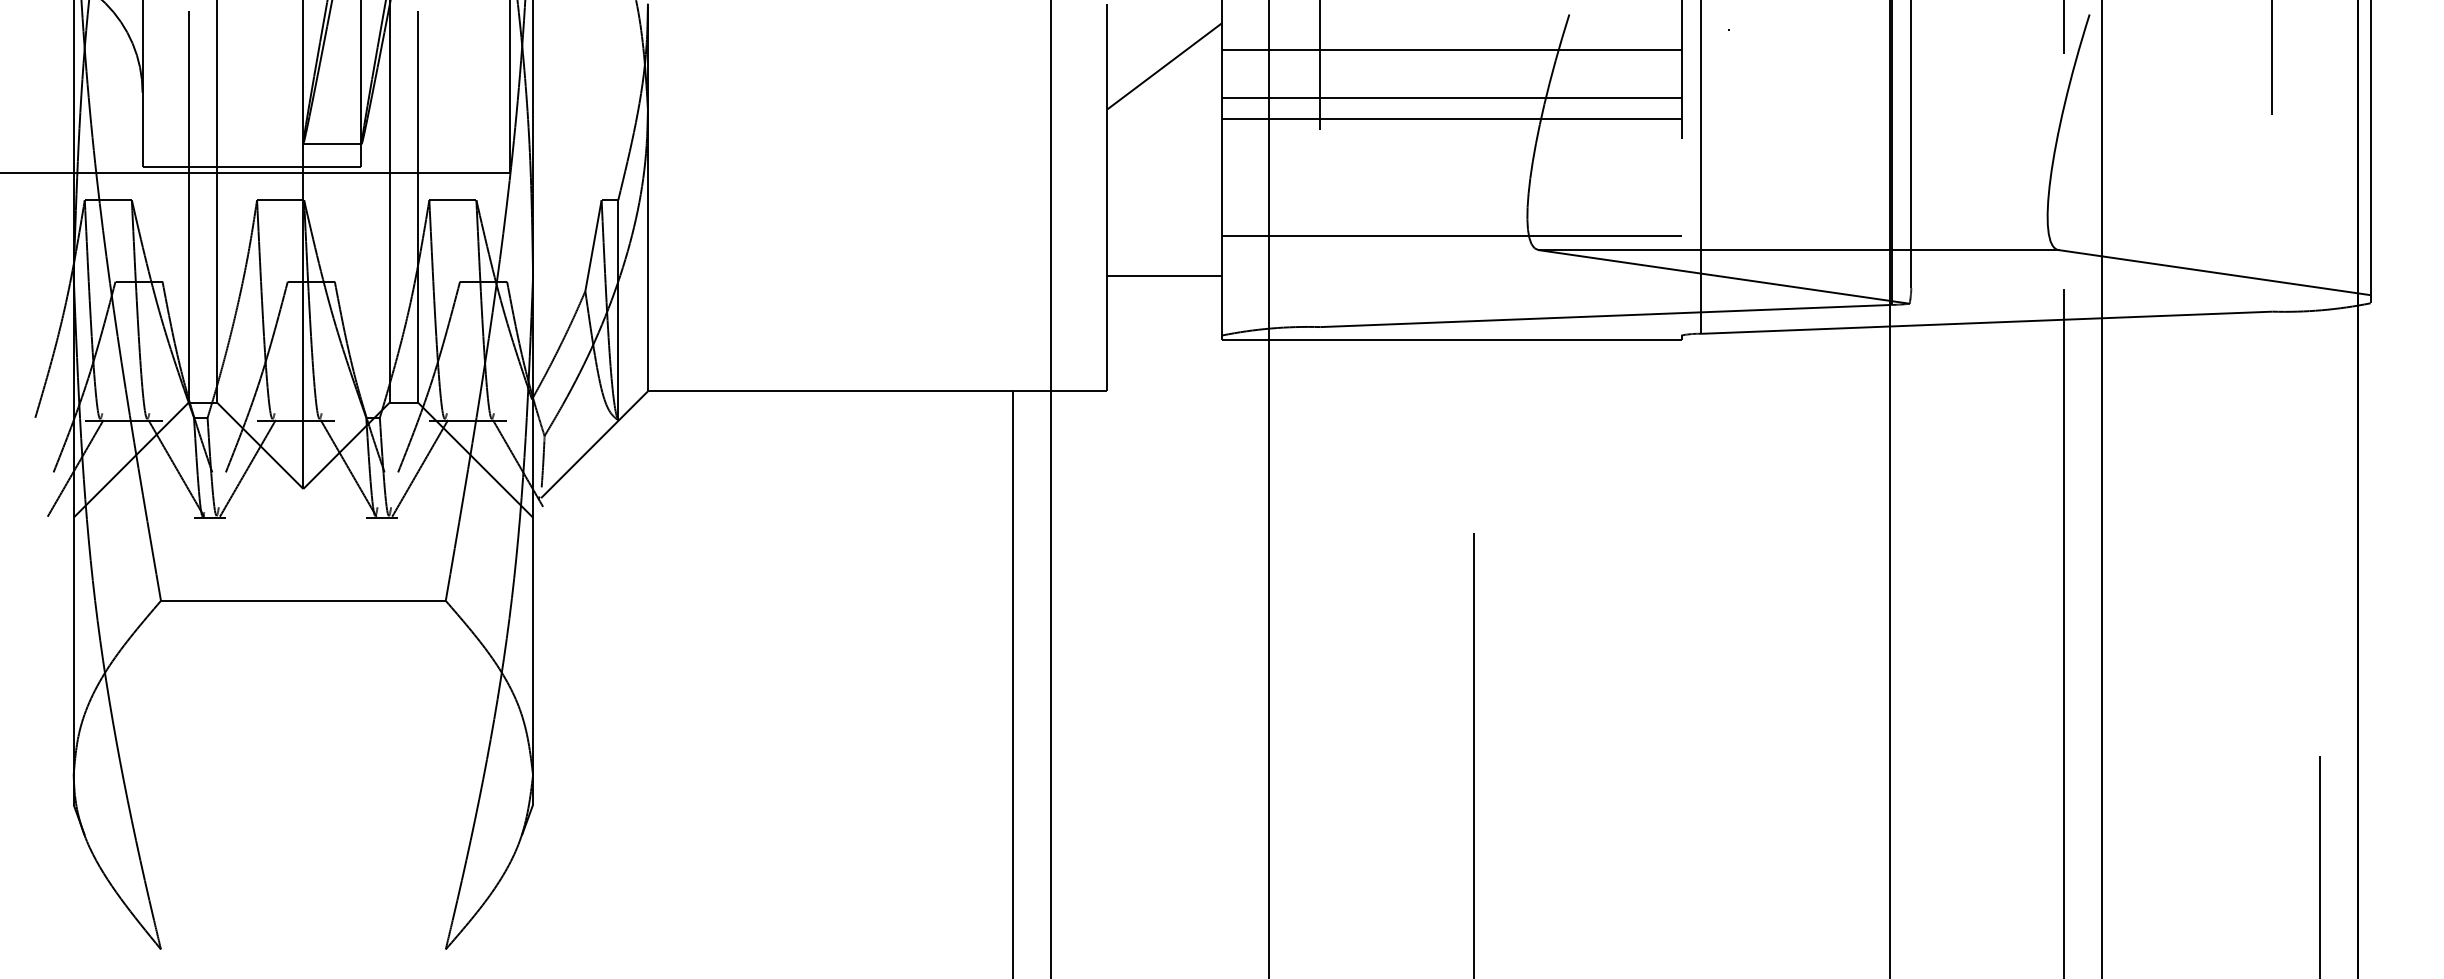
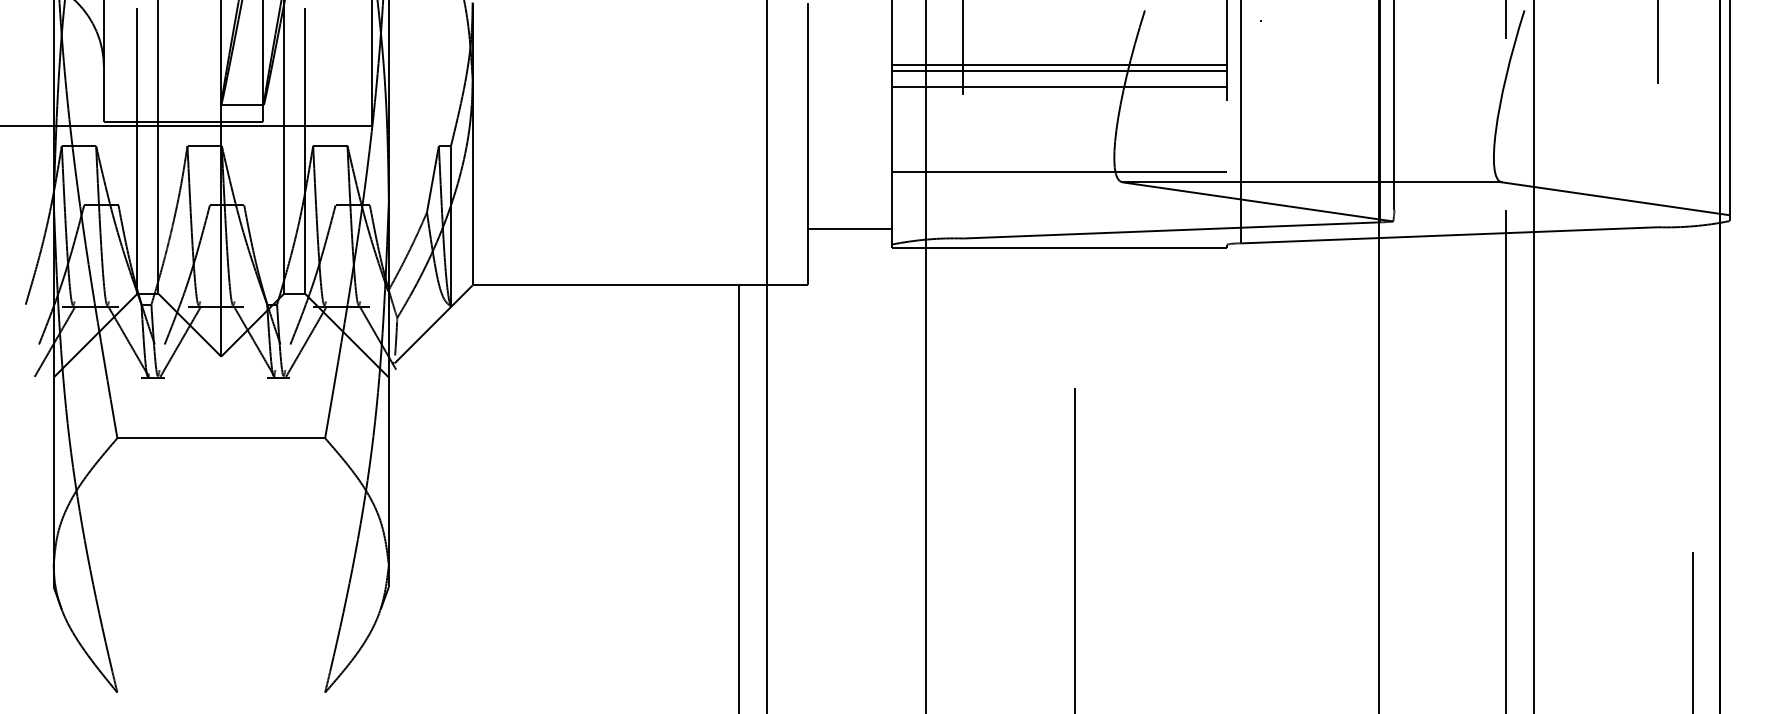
line: (1451, 50) -> (1058, 65), moved
line: (1164, 66) -> (849, 48), removed
line: (1164, 276) -> (849, 229), moved

